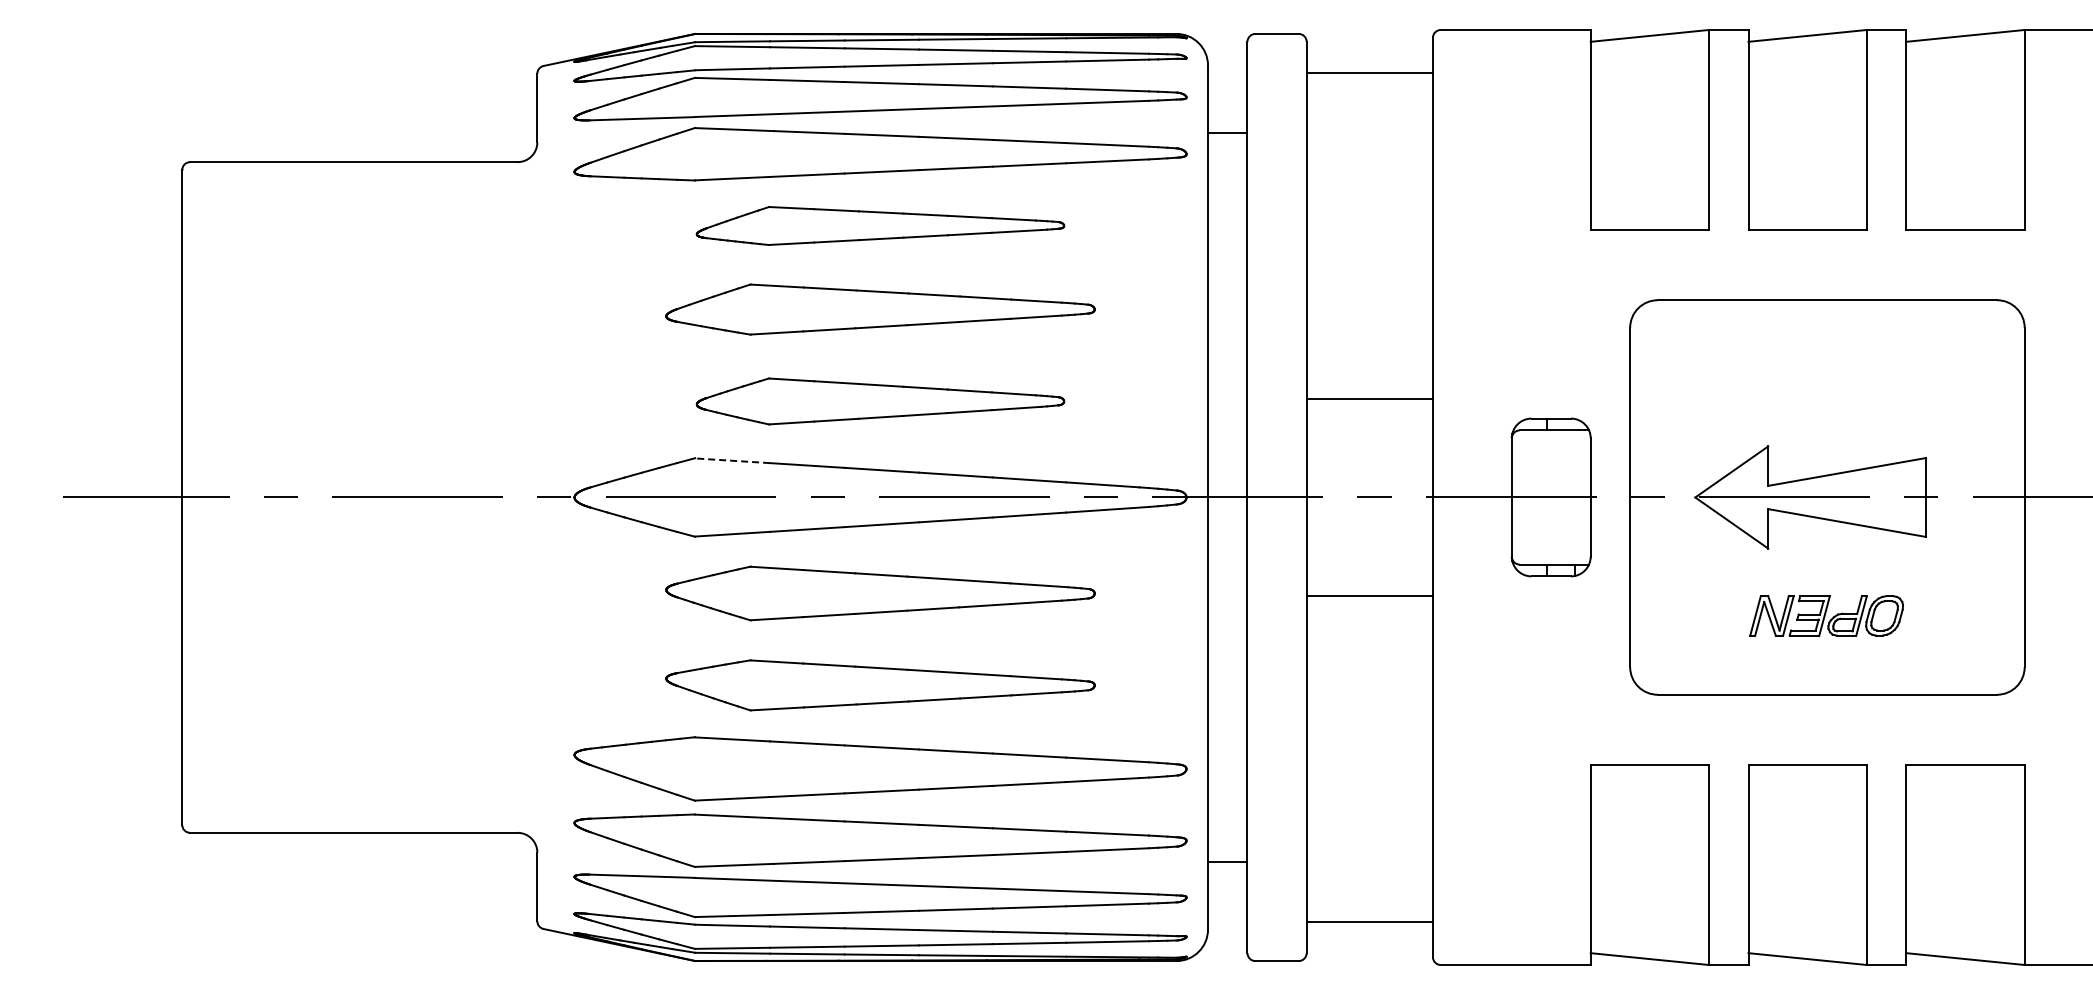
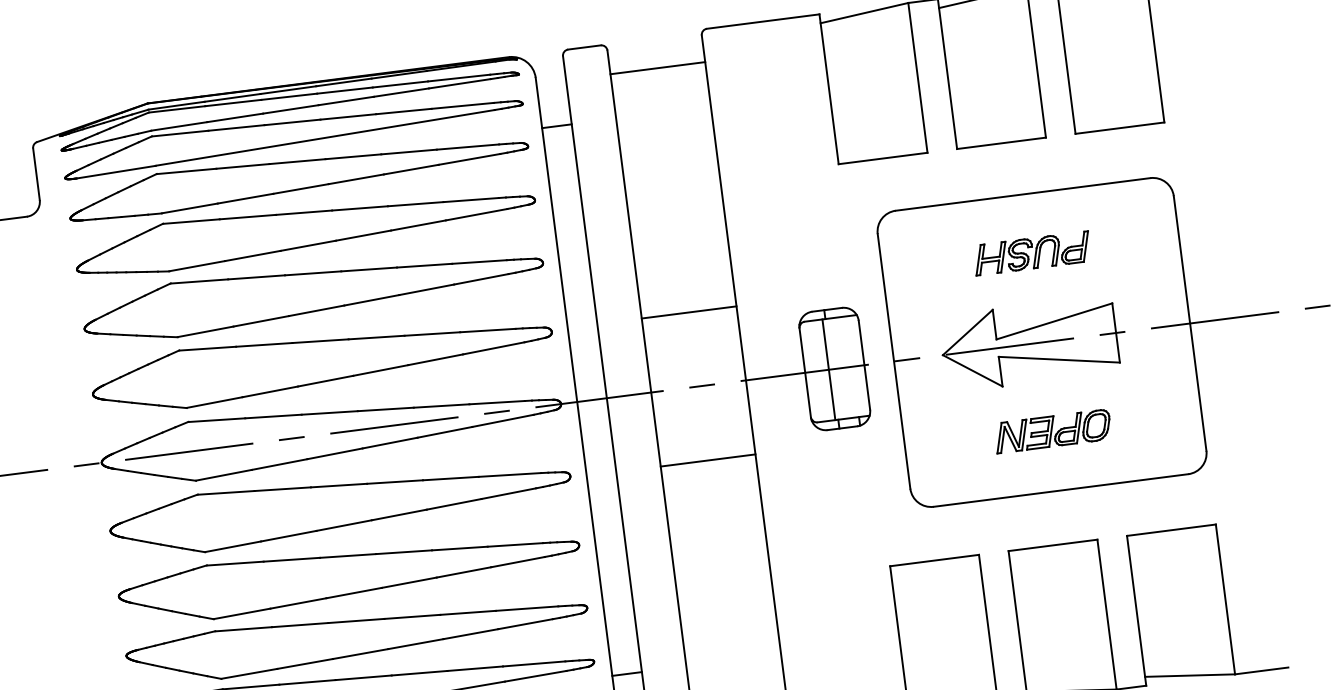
part: (880, 225) -> (305, 229), size x1.67
part: (880, 309) -> (313, 292), size x1.43
part: (1829, 378) -> (1032, 252), added
part: (880, 401) -> (322, 361), size x1.67
line: (732, 460) -> (216, 419), dashed -> solid
line: (1543, 497) -> (829, 369), added
part: (880, 593) -> (340, 505), size x1.43
part: (880, 685) -> (349, 574), size x1.43

